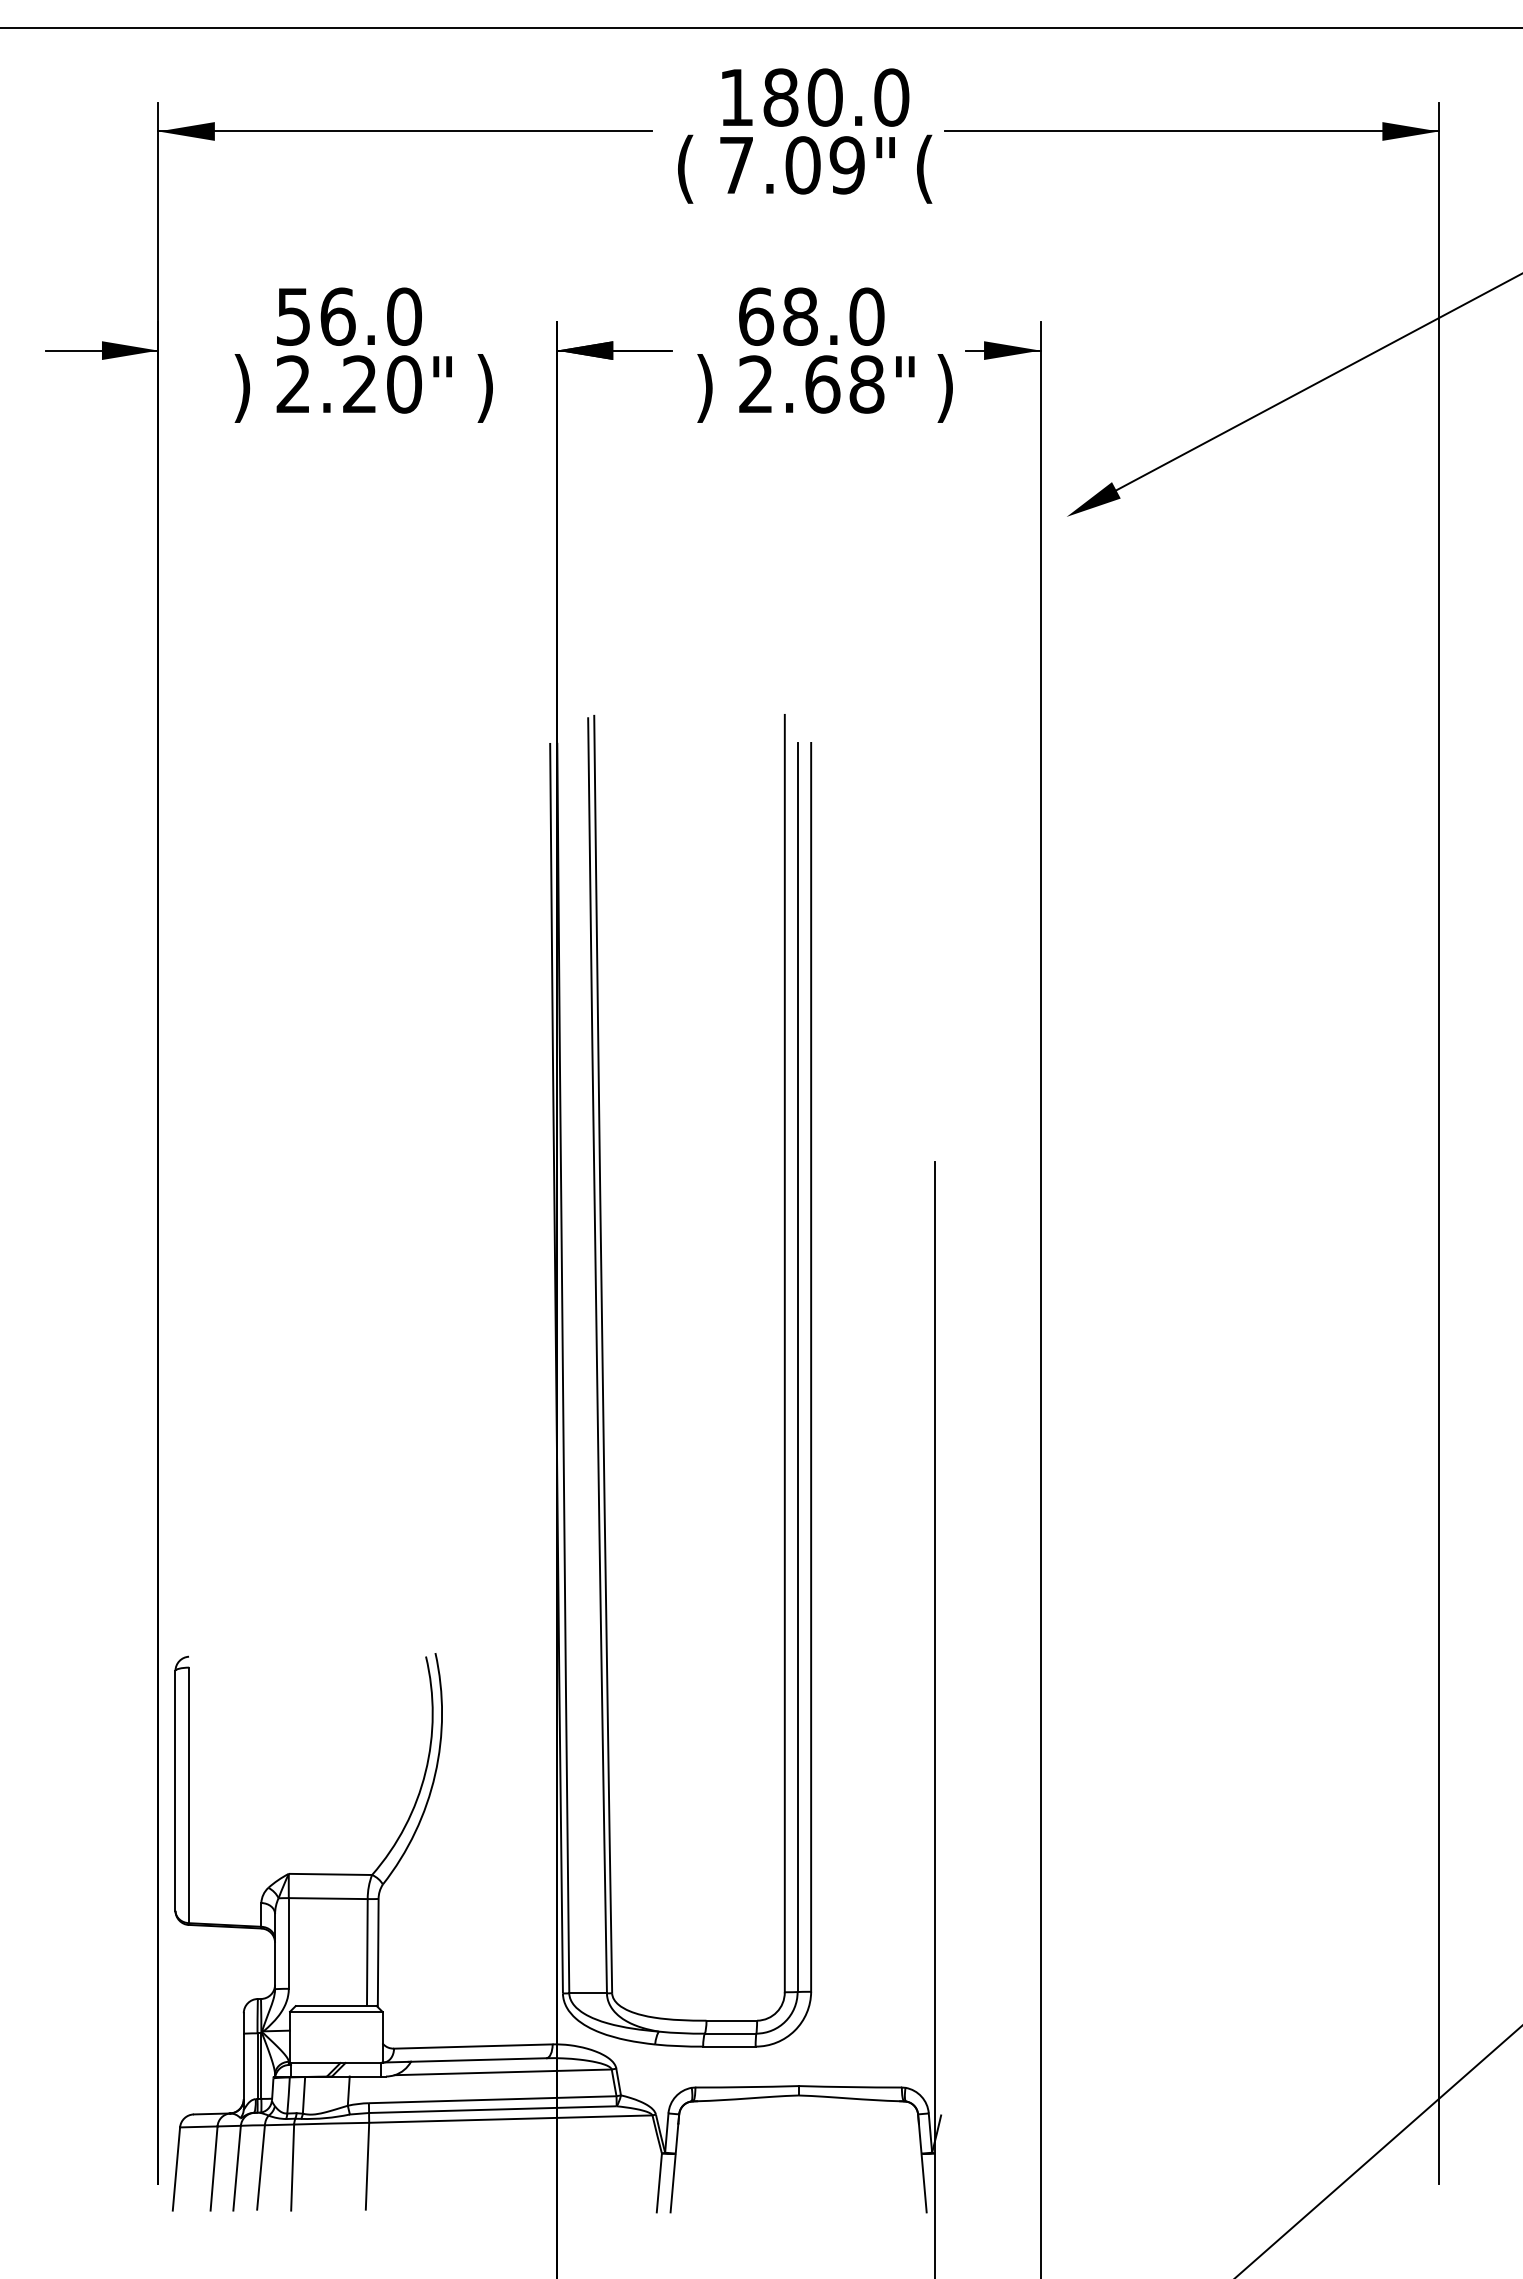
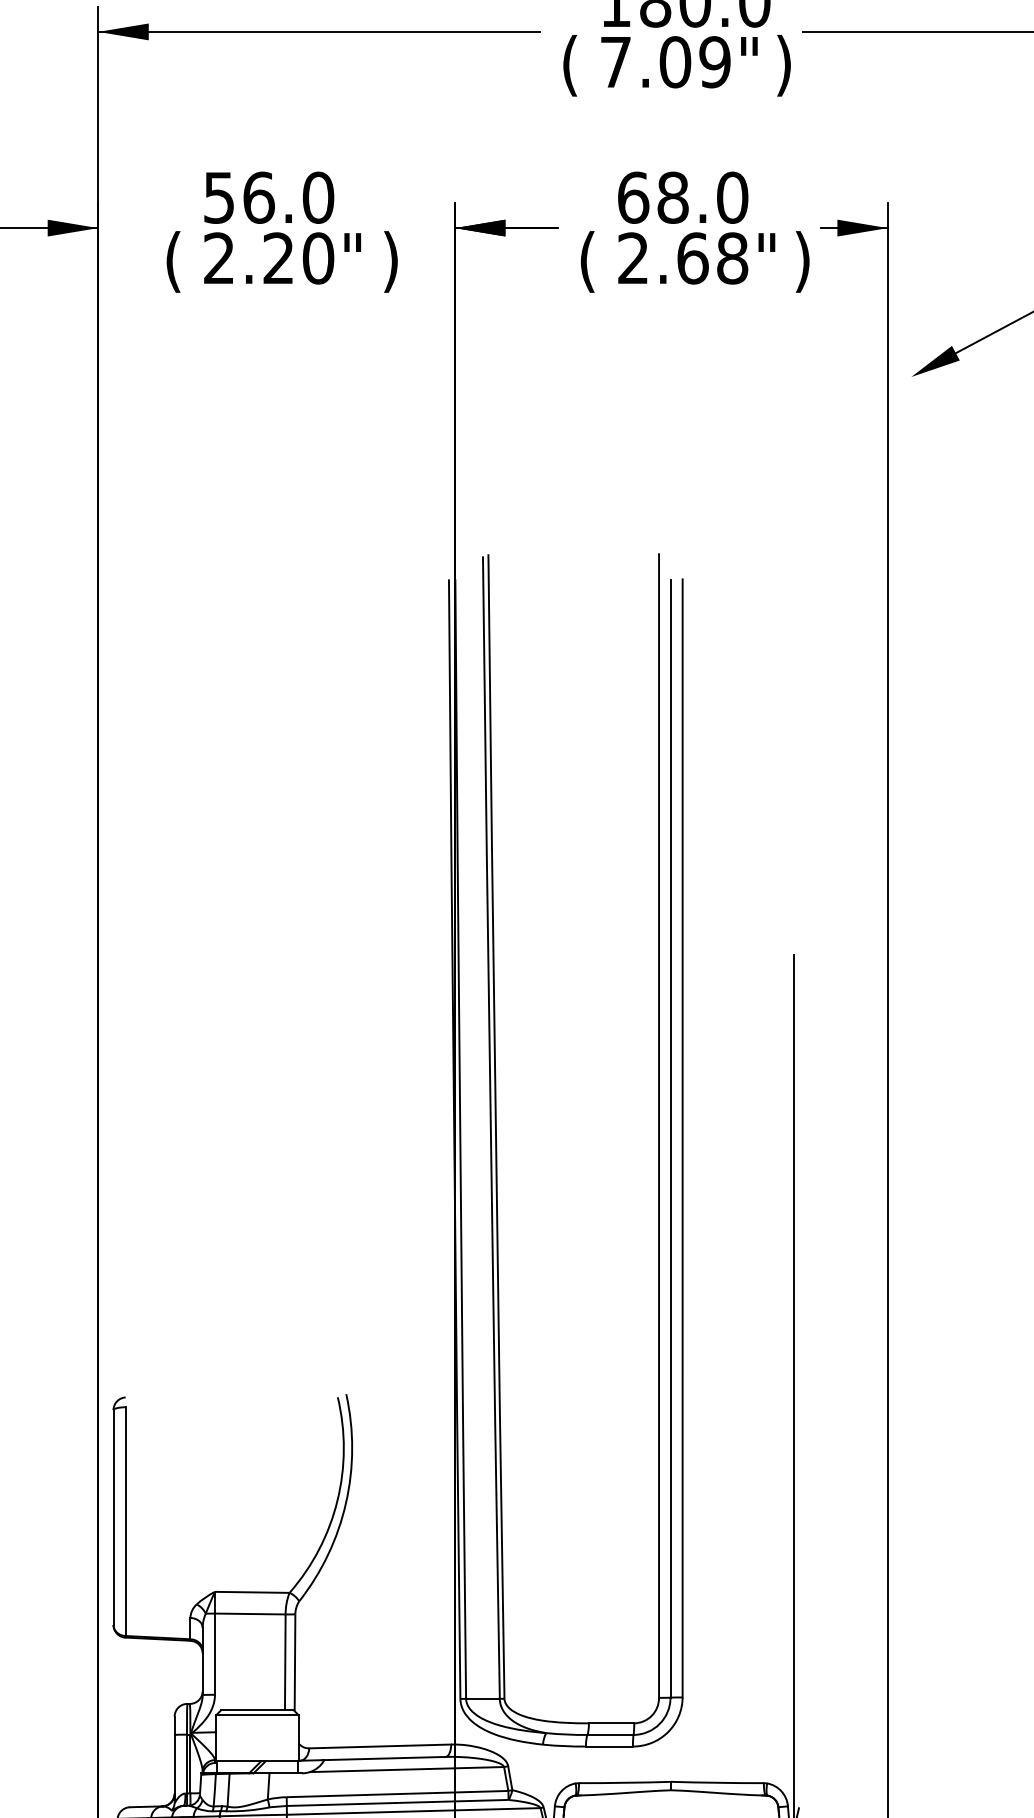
text: (924, 168) -> (784, 65), ( -> )
text: (242, 388) -> (173, 262), ) -> (
text: (704, 388) -> (587, 262), ) -> (

